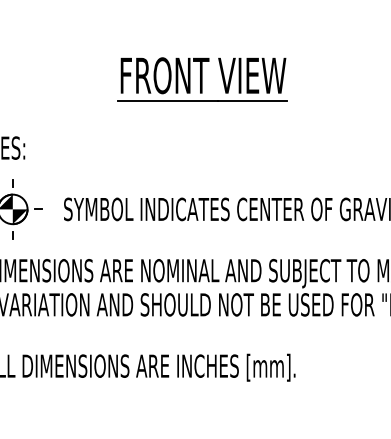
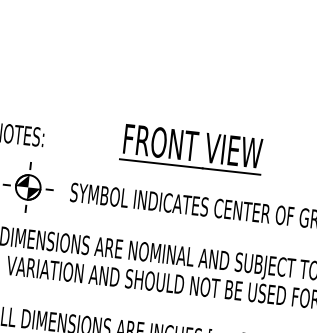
part: (202, 79) -> (191, 149), moved

